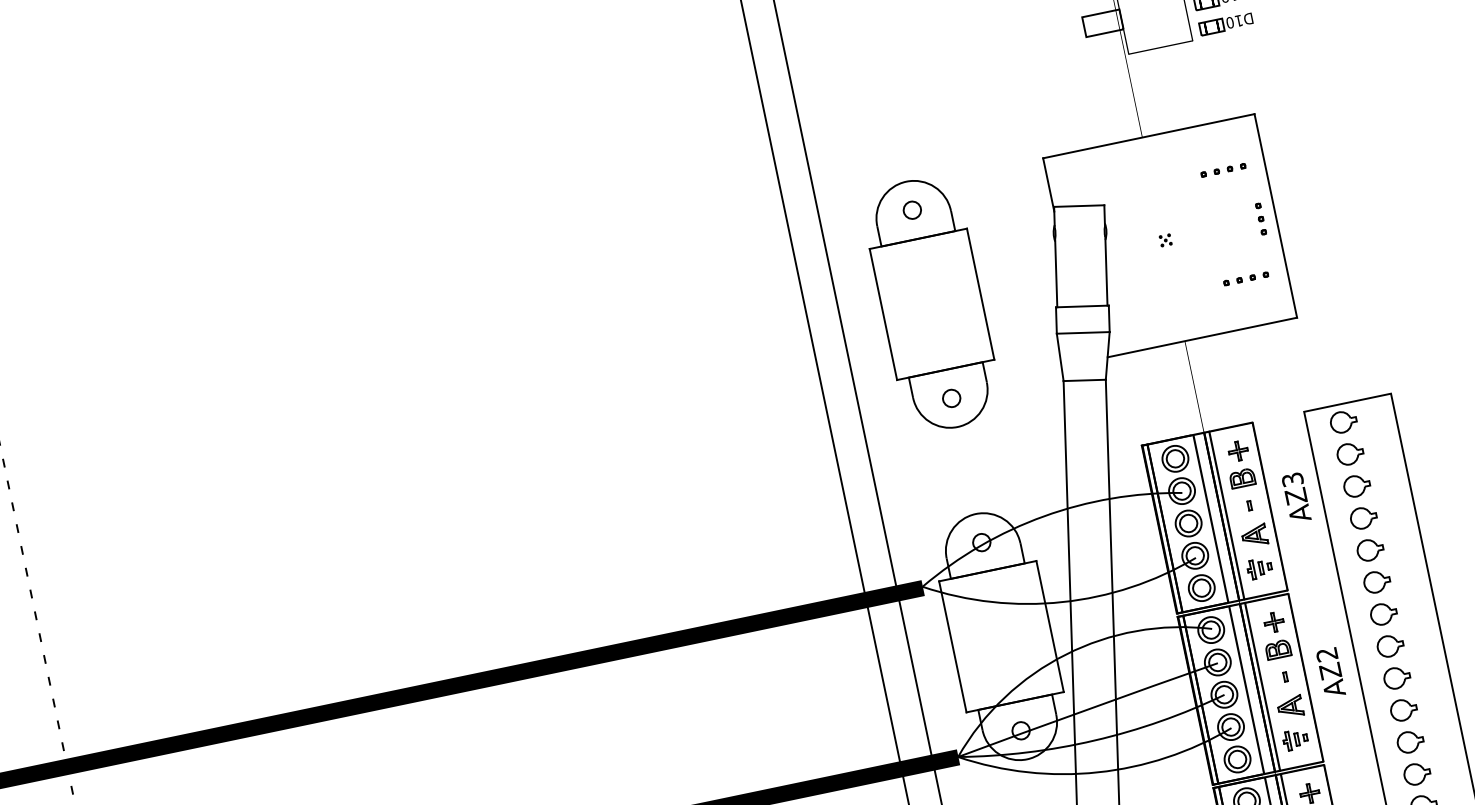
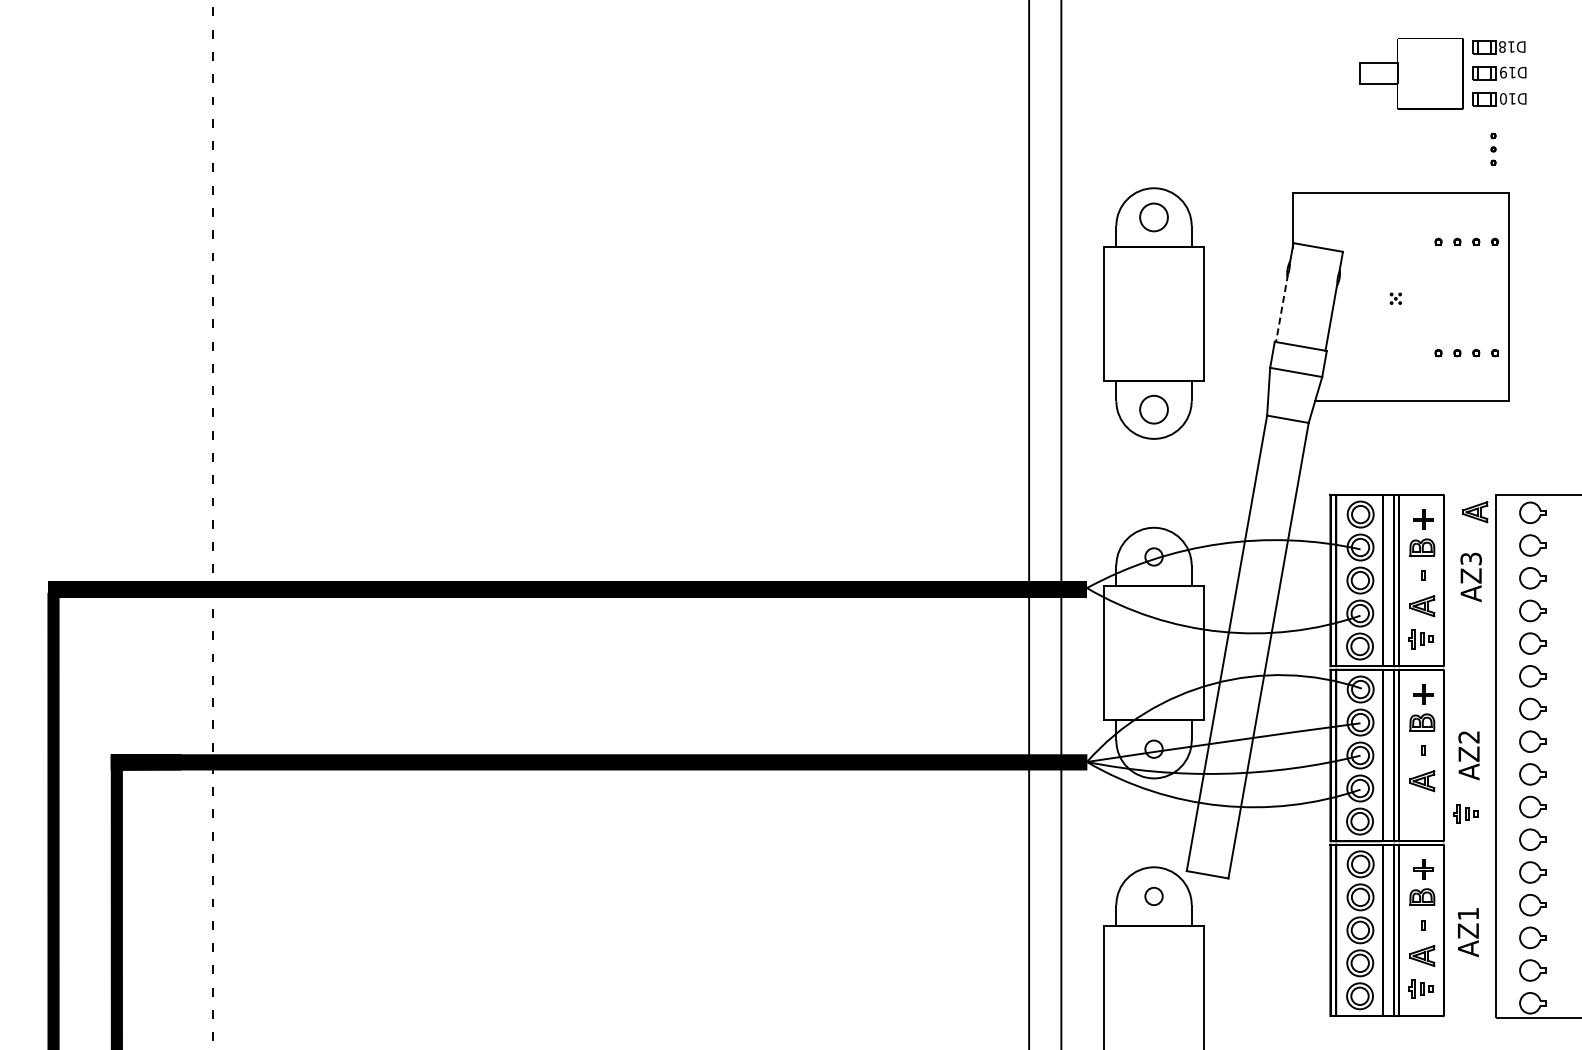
part: (1223, 169) -> (1466, 241), size x1.4
circle: (911, 210) -> (1153, 217), size x1.6
part: (1260, 218) -> (1493, 148), moved
line: (1055, 273) -> (1281, 308), solid -> dashed
part: (1245, 278) -> (1466, 352), size x1.4
circle: (951, 398) -> (1153, 409), size x1.6
part: (1287, 433) -> (1475, 512), added
part: (1295, 739) -> (1465, 813), moved

